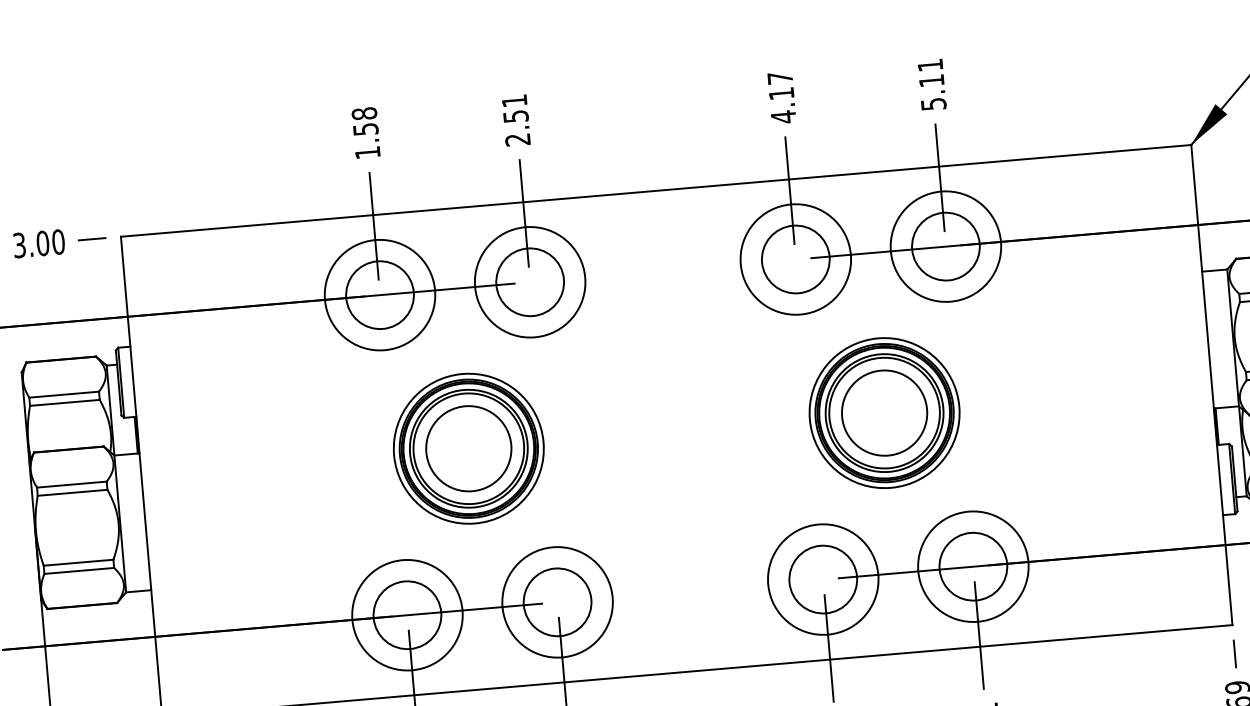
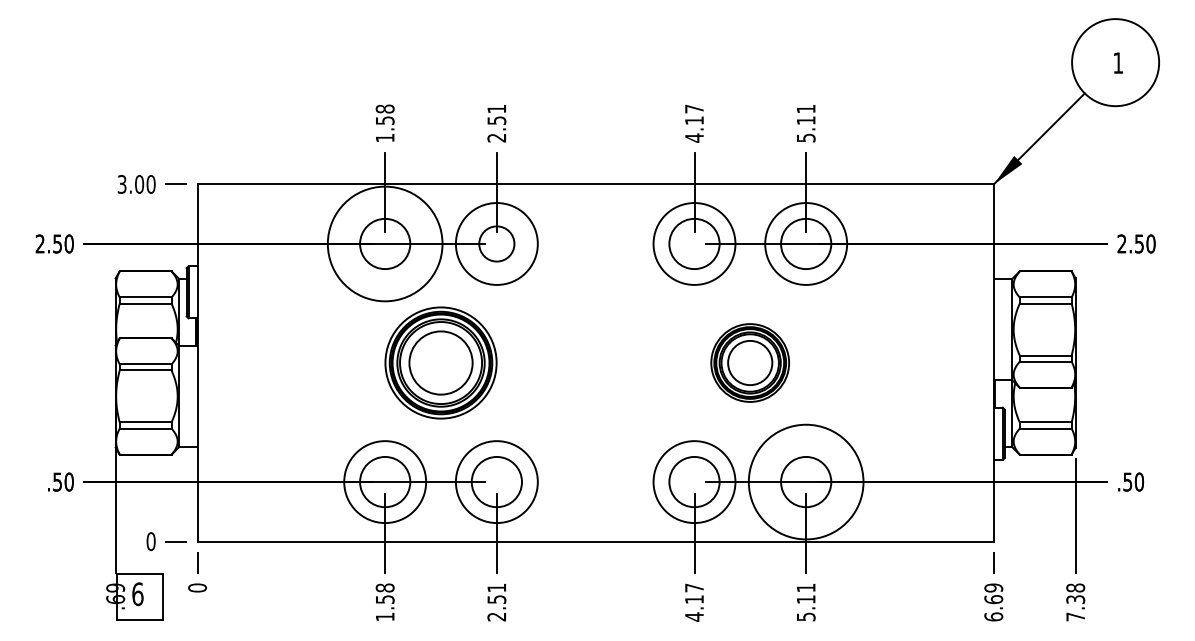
circle: (529, 281) -> (496, 243), size x0.7
circle: (380, 294) -> (385, 243), size x1.4
part: (883, 412) -> (749, 362), size x0.7
circle: (973, 567) -> (806, 482), size x1.4

